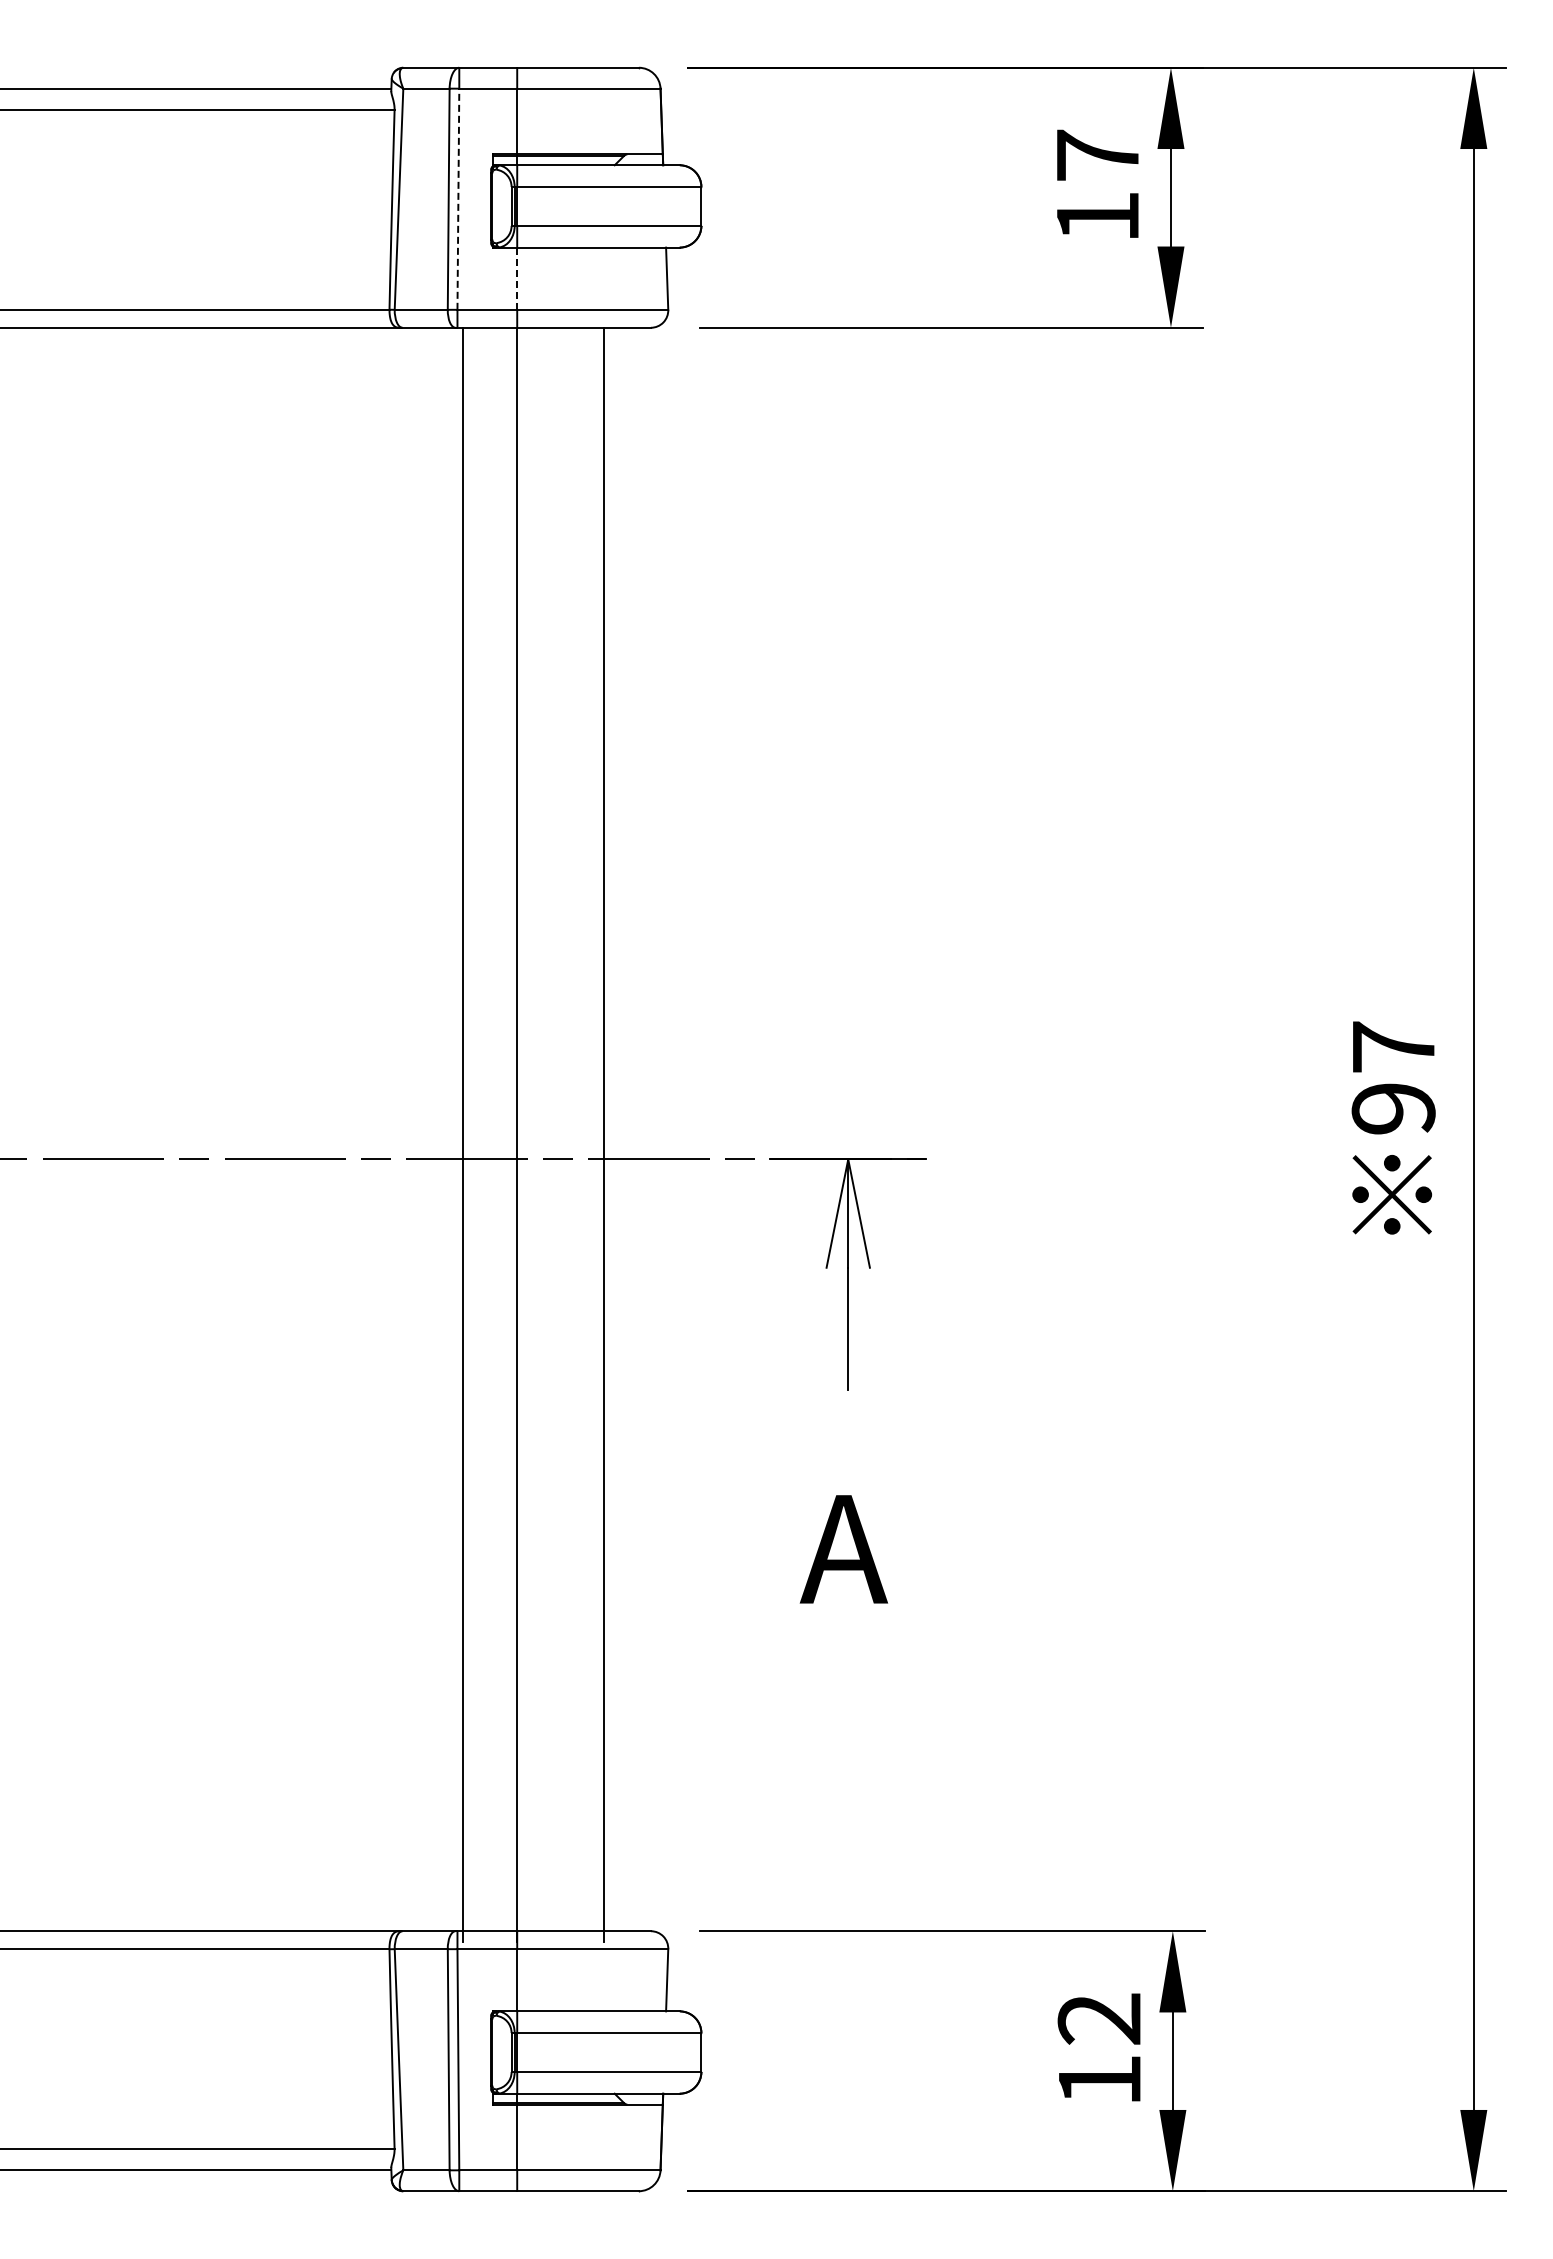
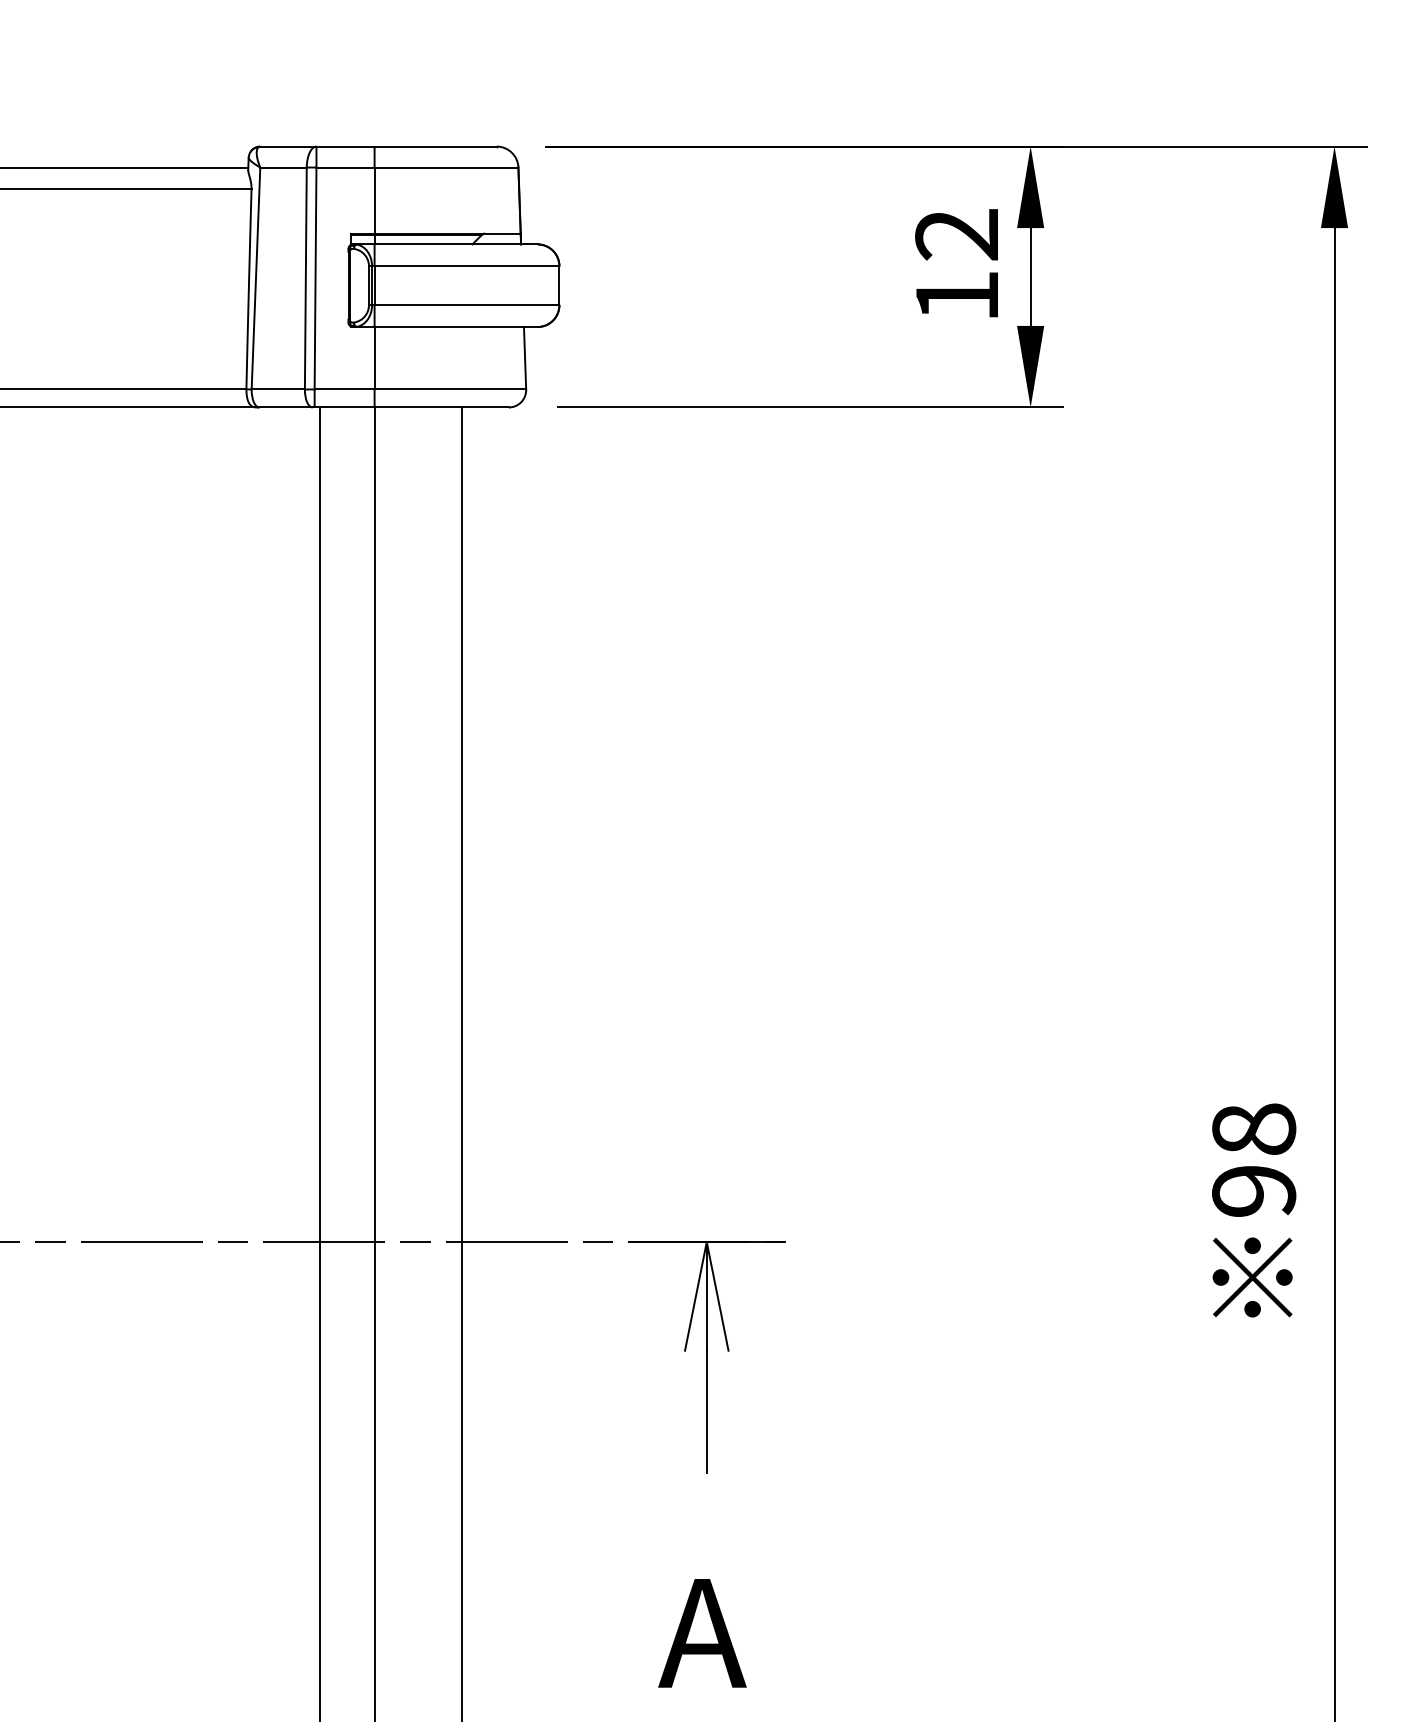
text: (1096, 155) -> (955, 234), 17 -> 12
line: (458, 199) -> (315, 278), dashed -> solid
line: (517, 278) -> (374, 358), dashed -> solid
text: (1393, 1046) -> (1253, 1128), 97 -> 98

